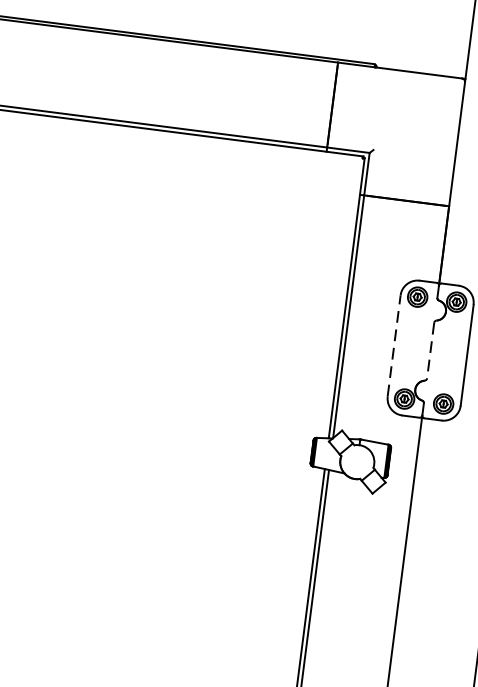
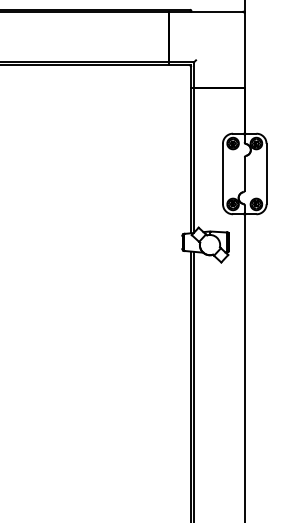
line: (393, 345) -> (222, 173), dashed -> solid
line: (430, 351) -> (244, 174), dashed -> solid

